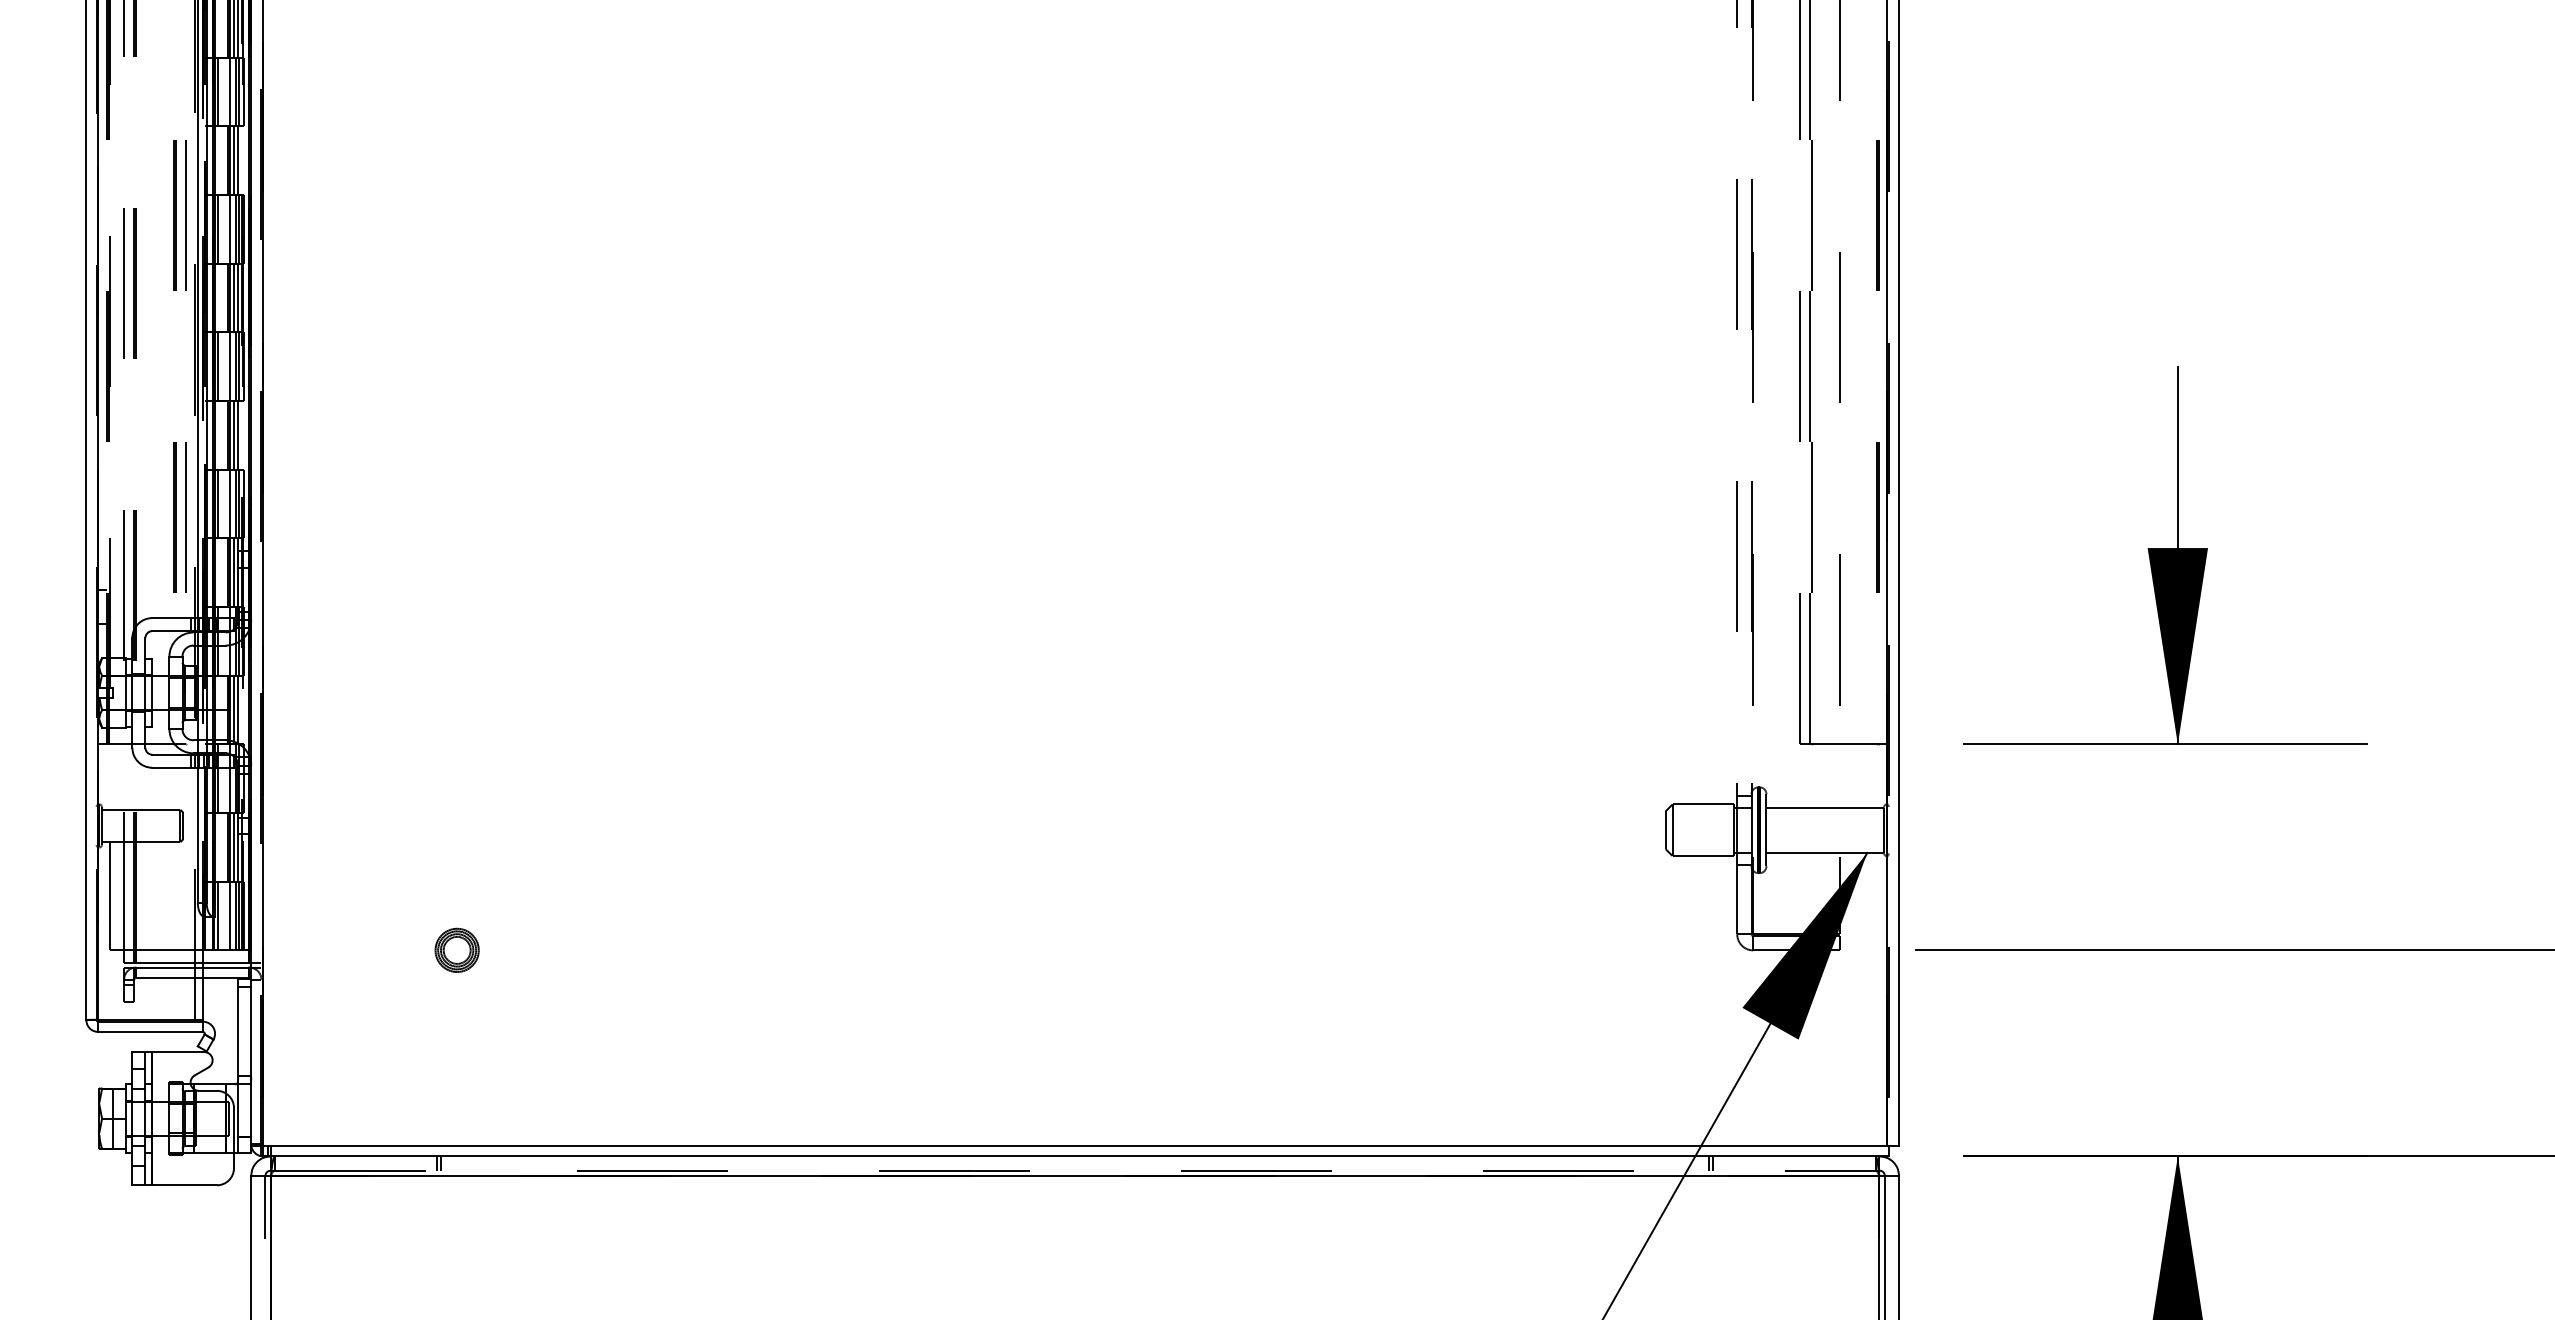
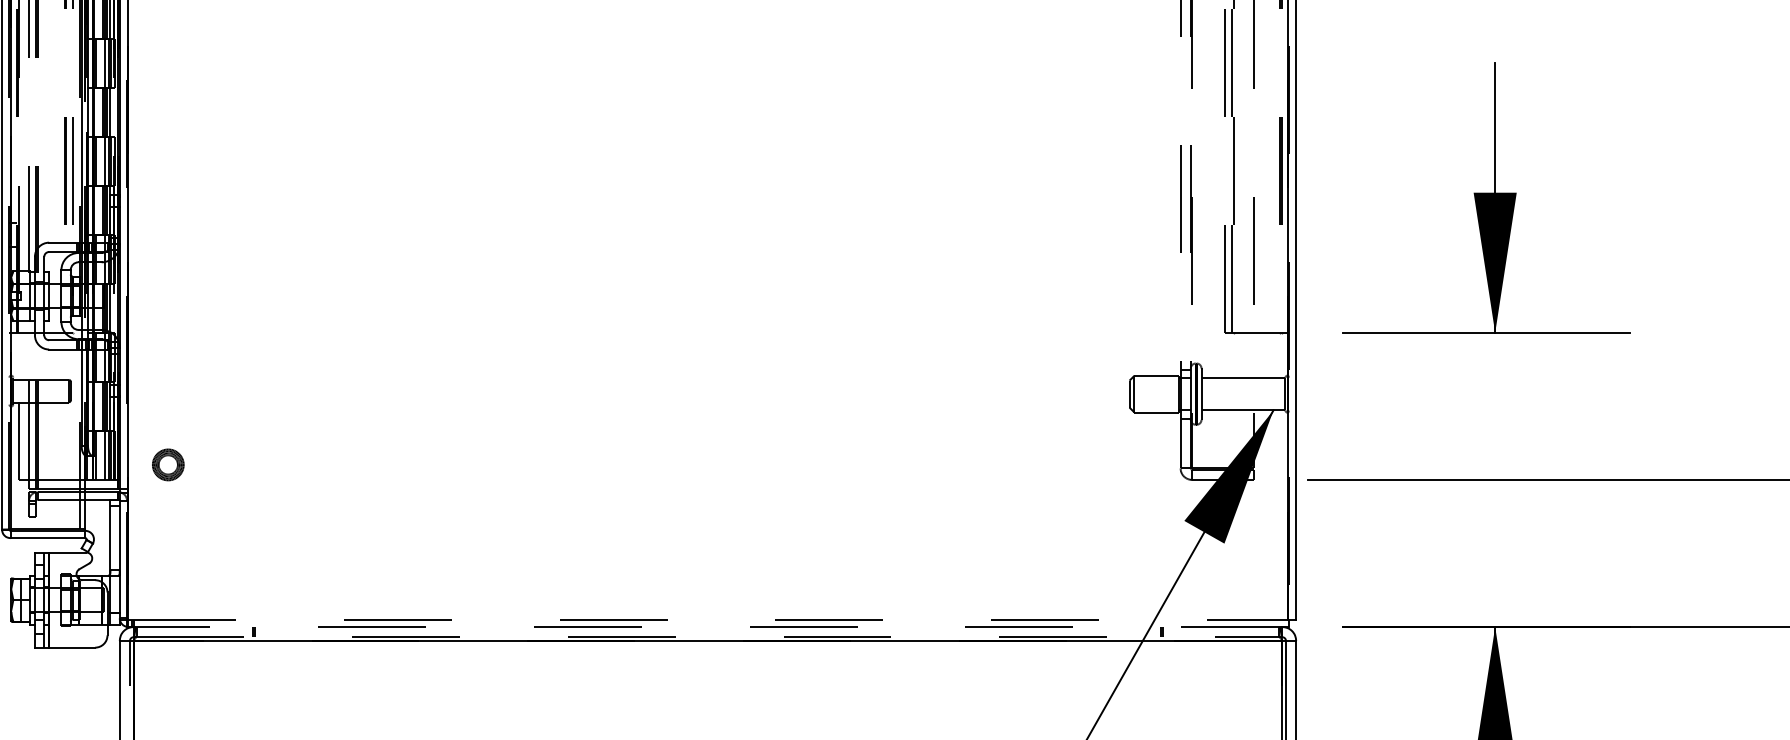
part: (456, 949) -> (167, 464), moved
line: (1075, 1146) -> (708, 619), solid -> dashed
line: (1075, 1156) -> (708, 627), solid -> dashed

